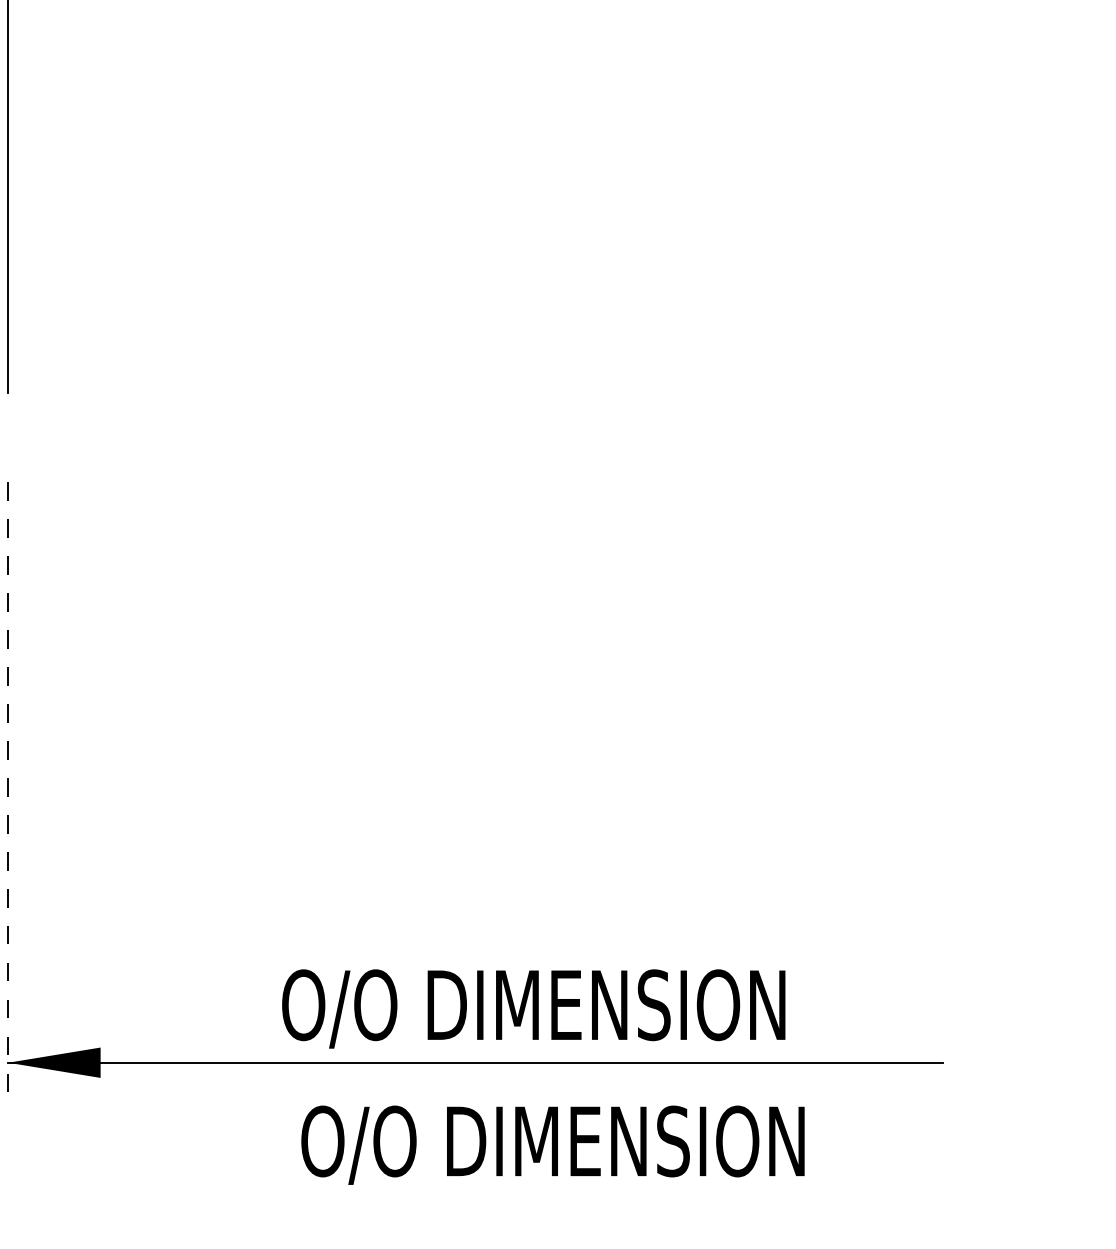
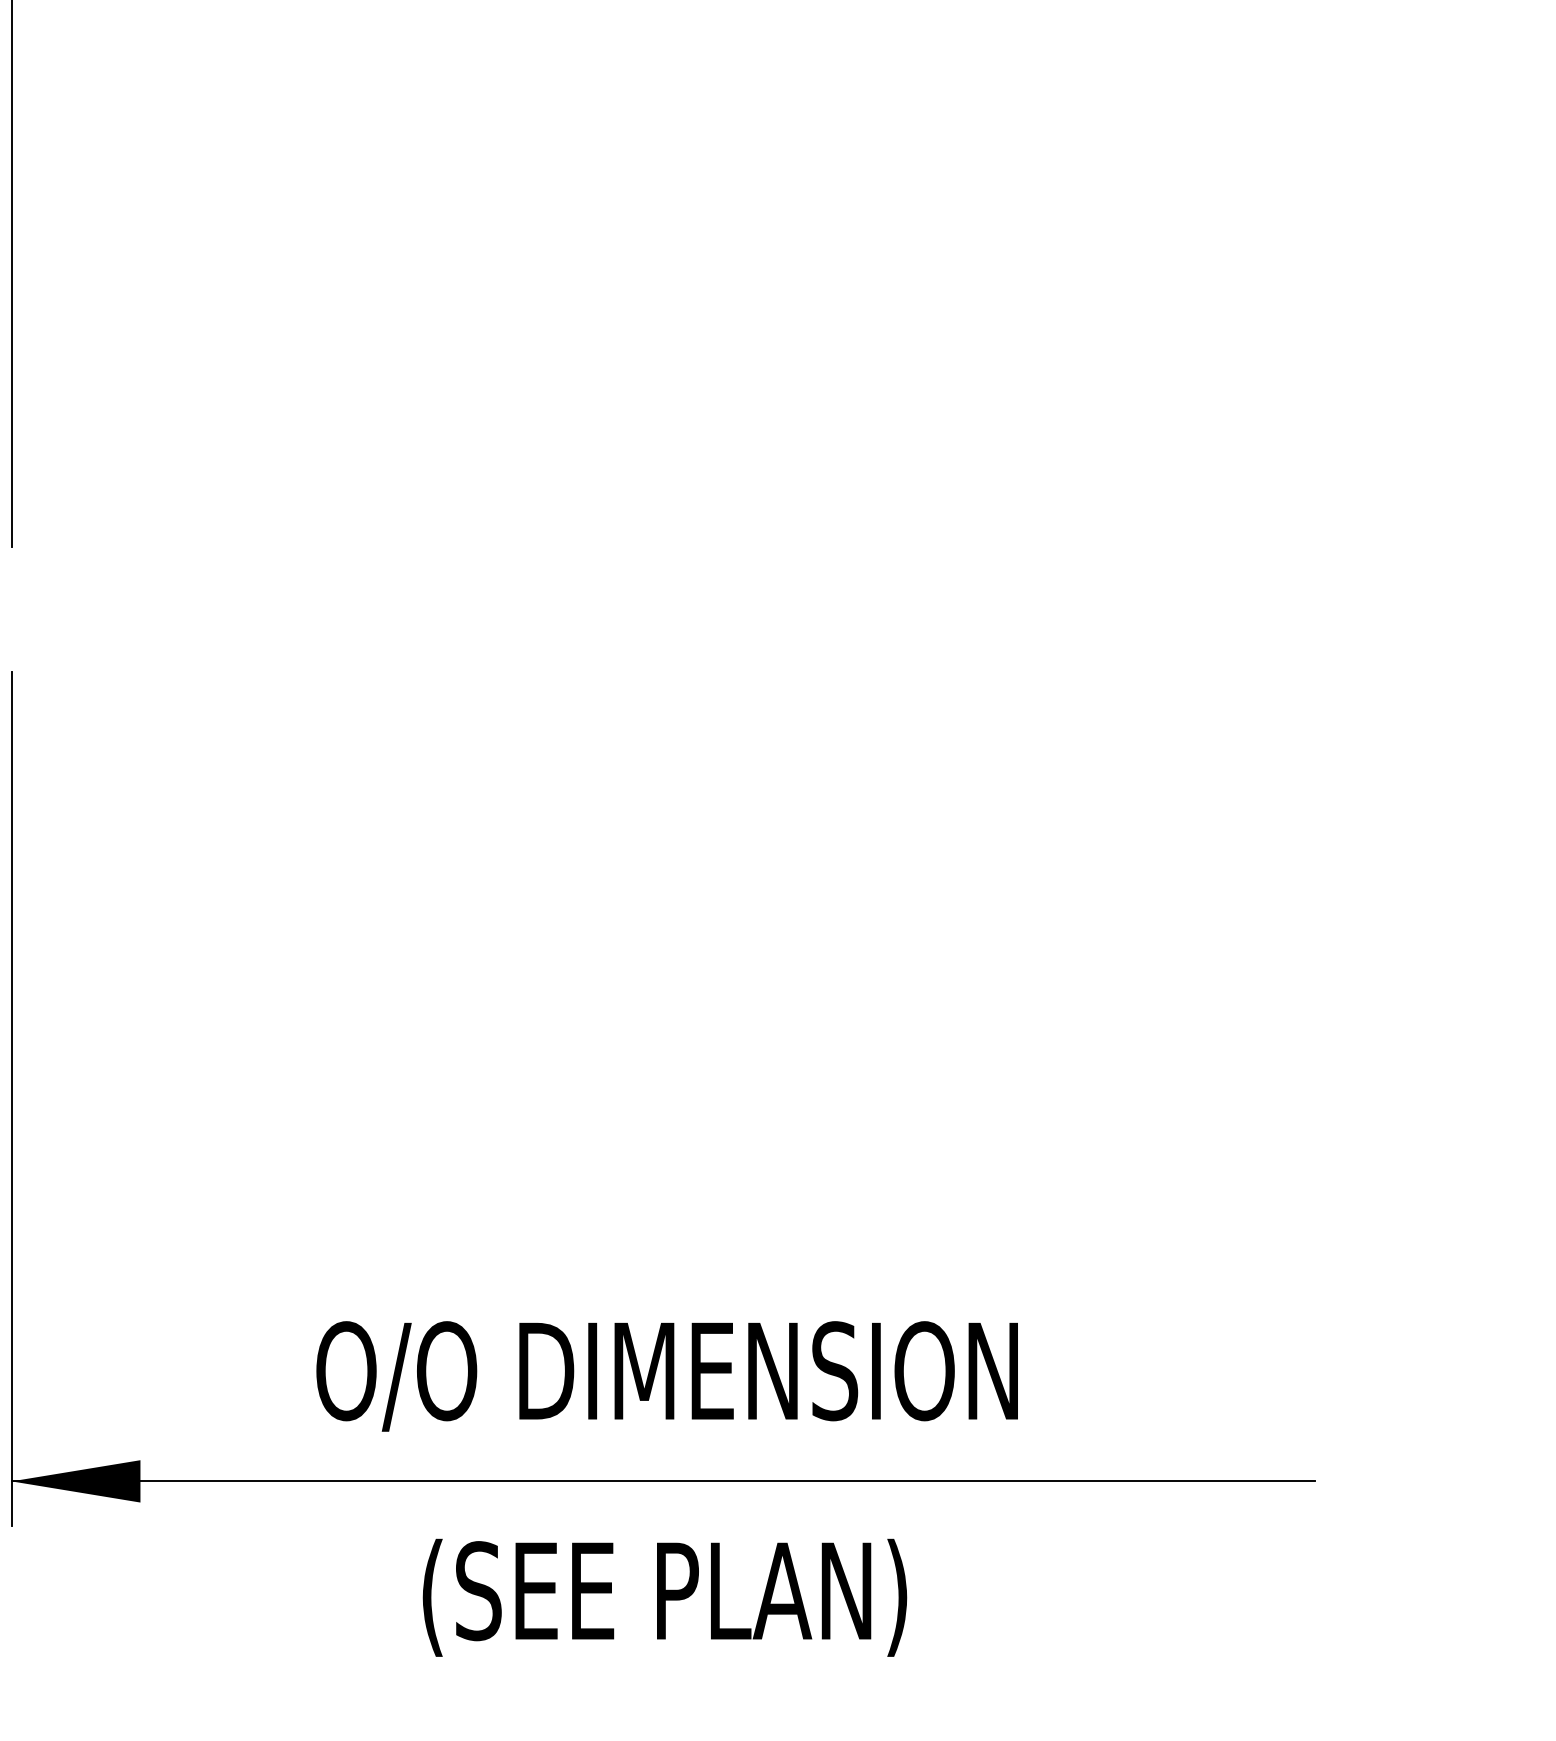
line: (8, 788) -> (11, 1099), dashed -> solid
text: (533, 1009) -> (666, 1376), moved
text: (552, 1146) -> (770, 1597), O/O DIMENSION -> (SEE PLAN)

